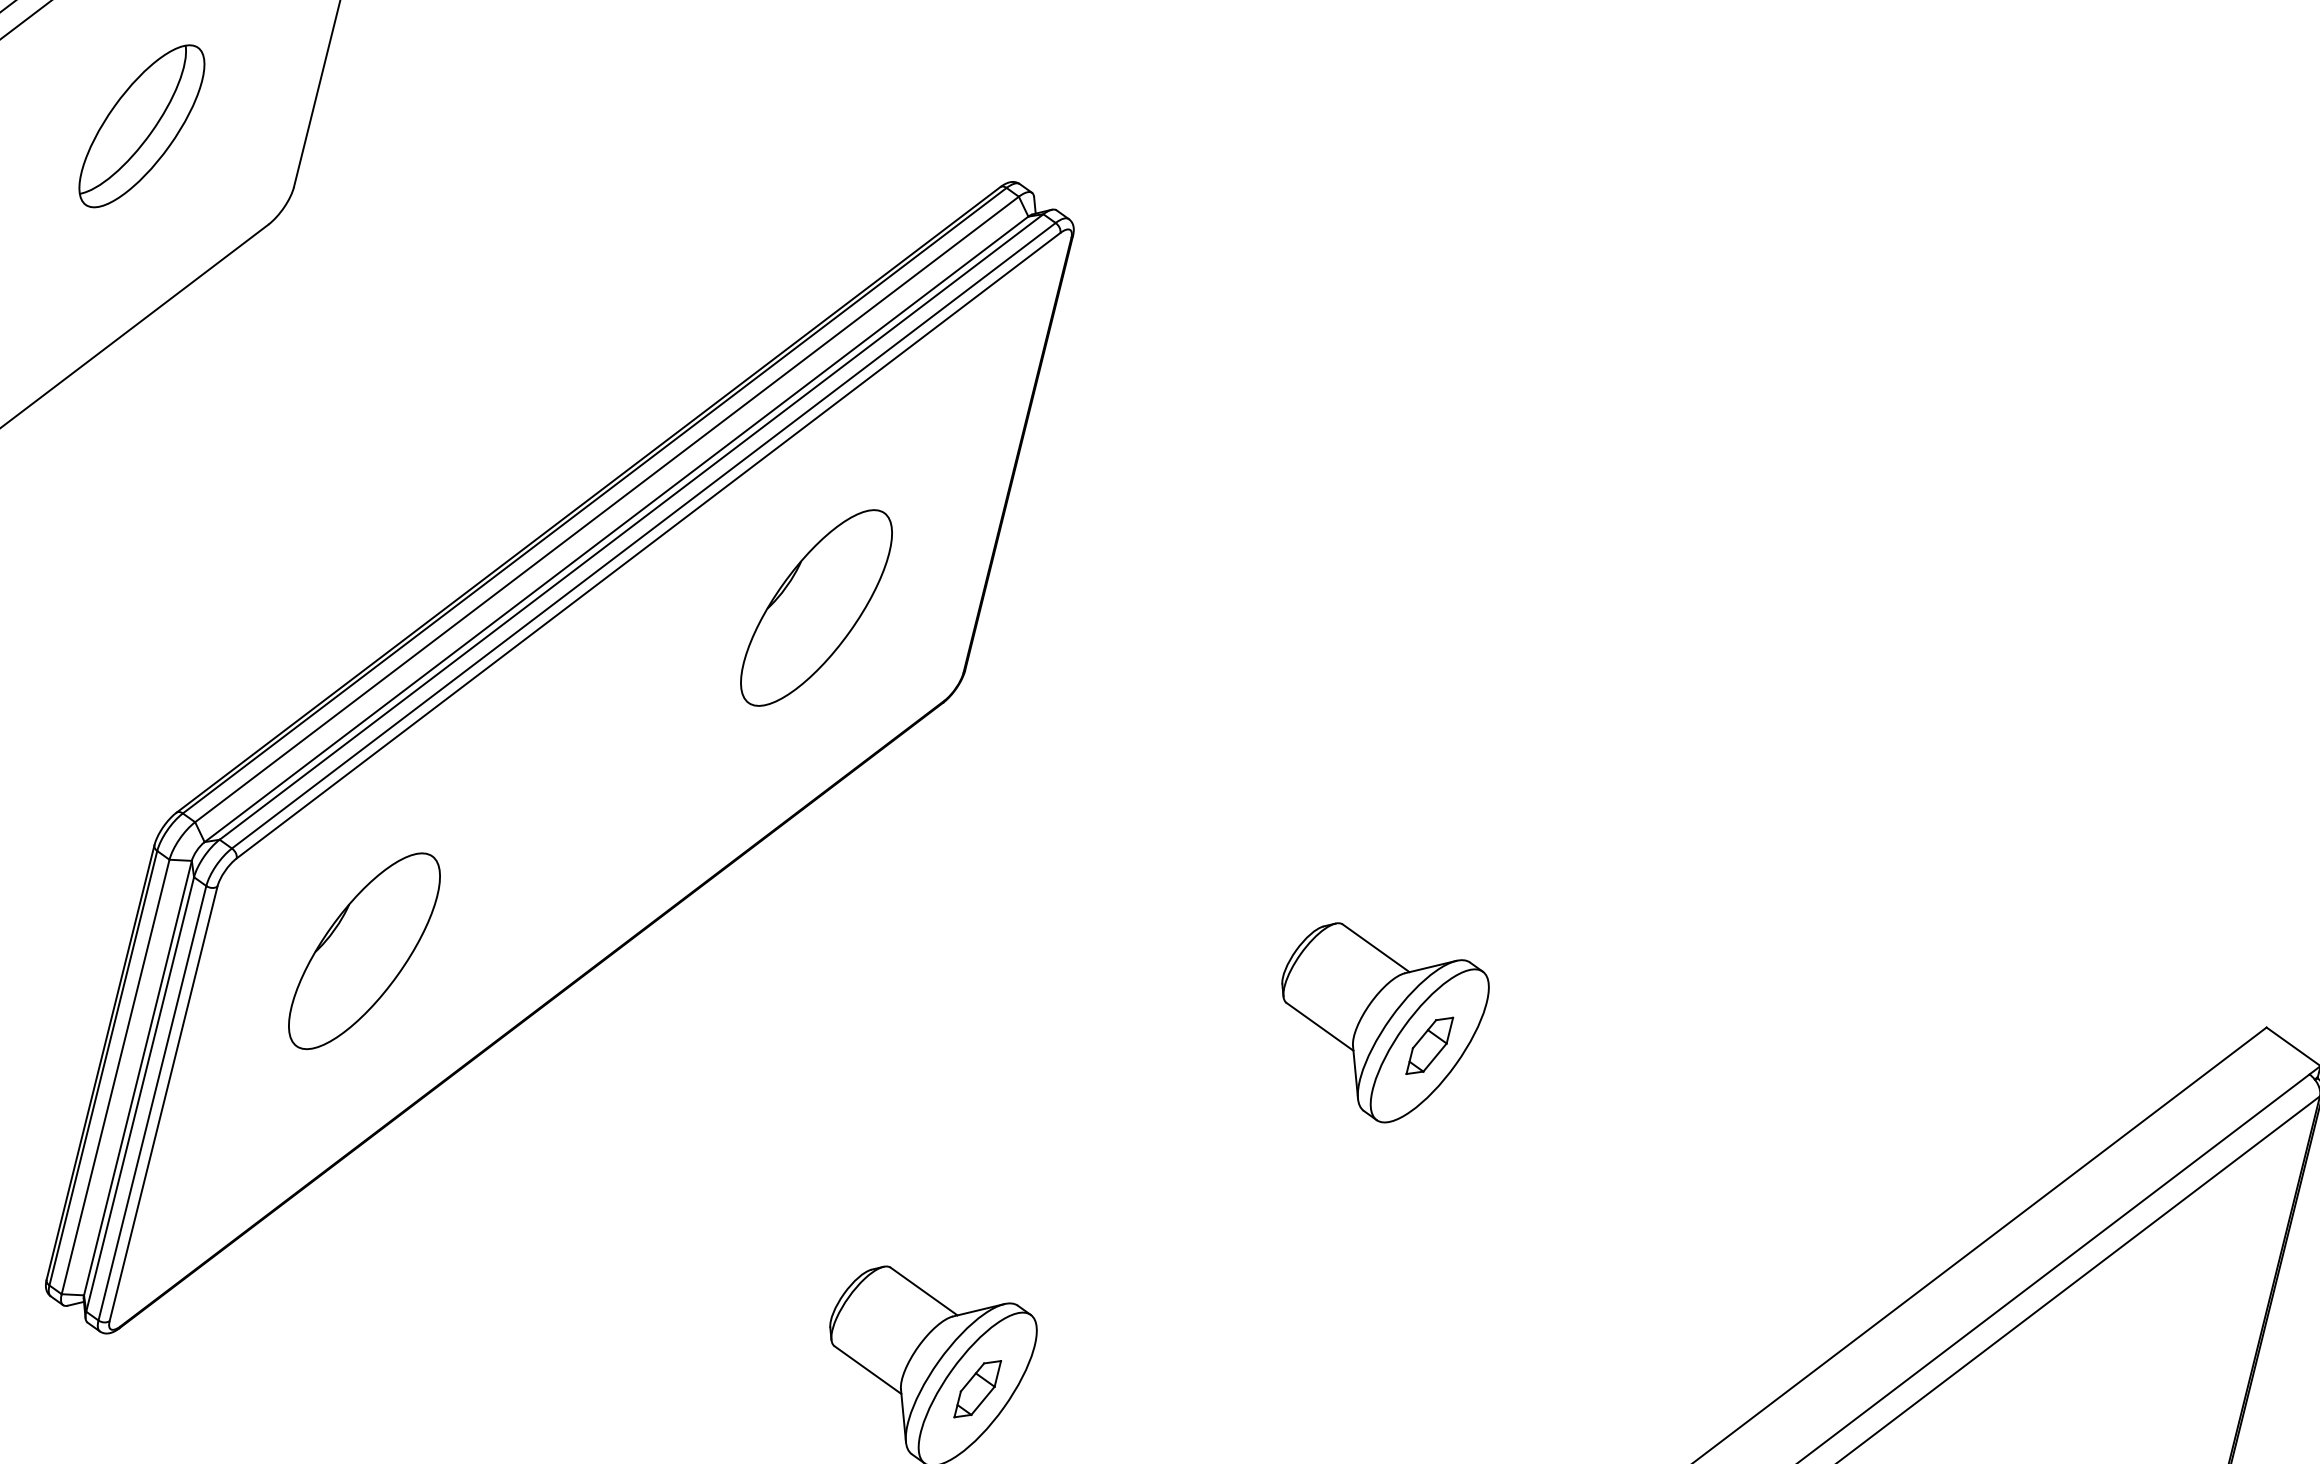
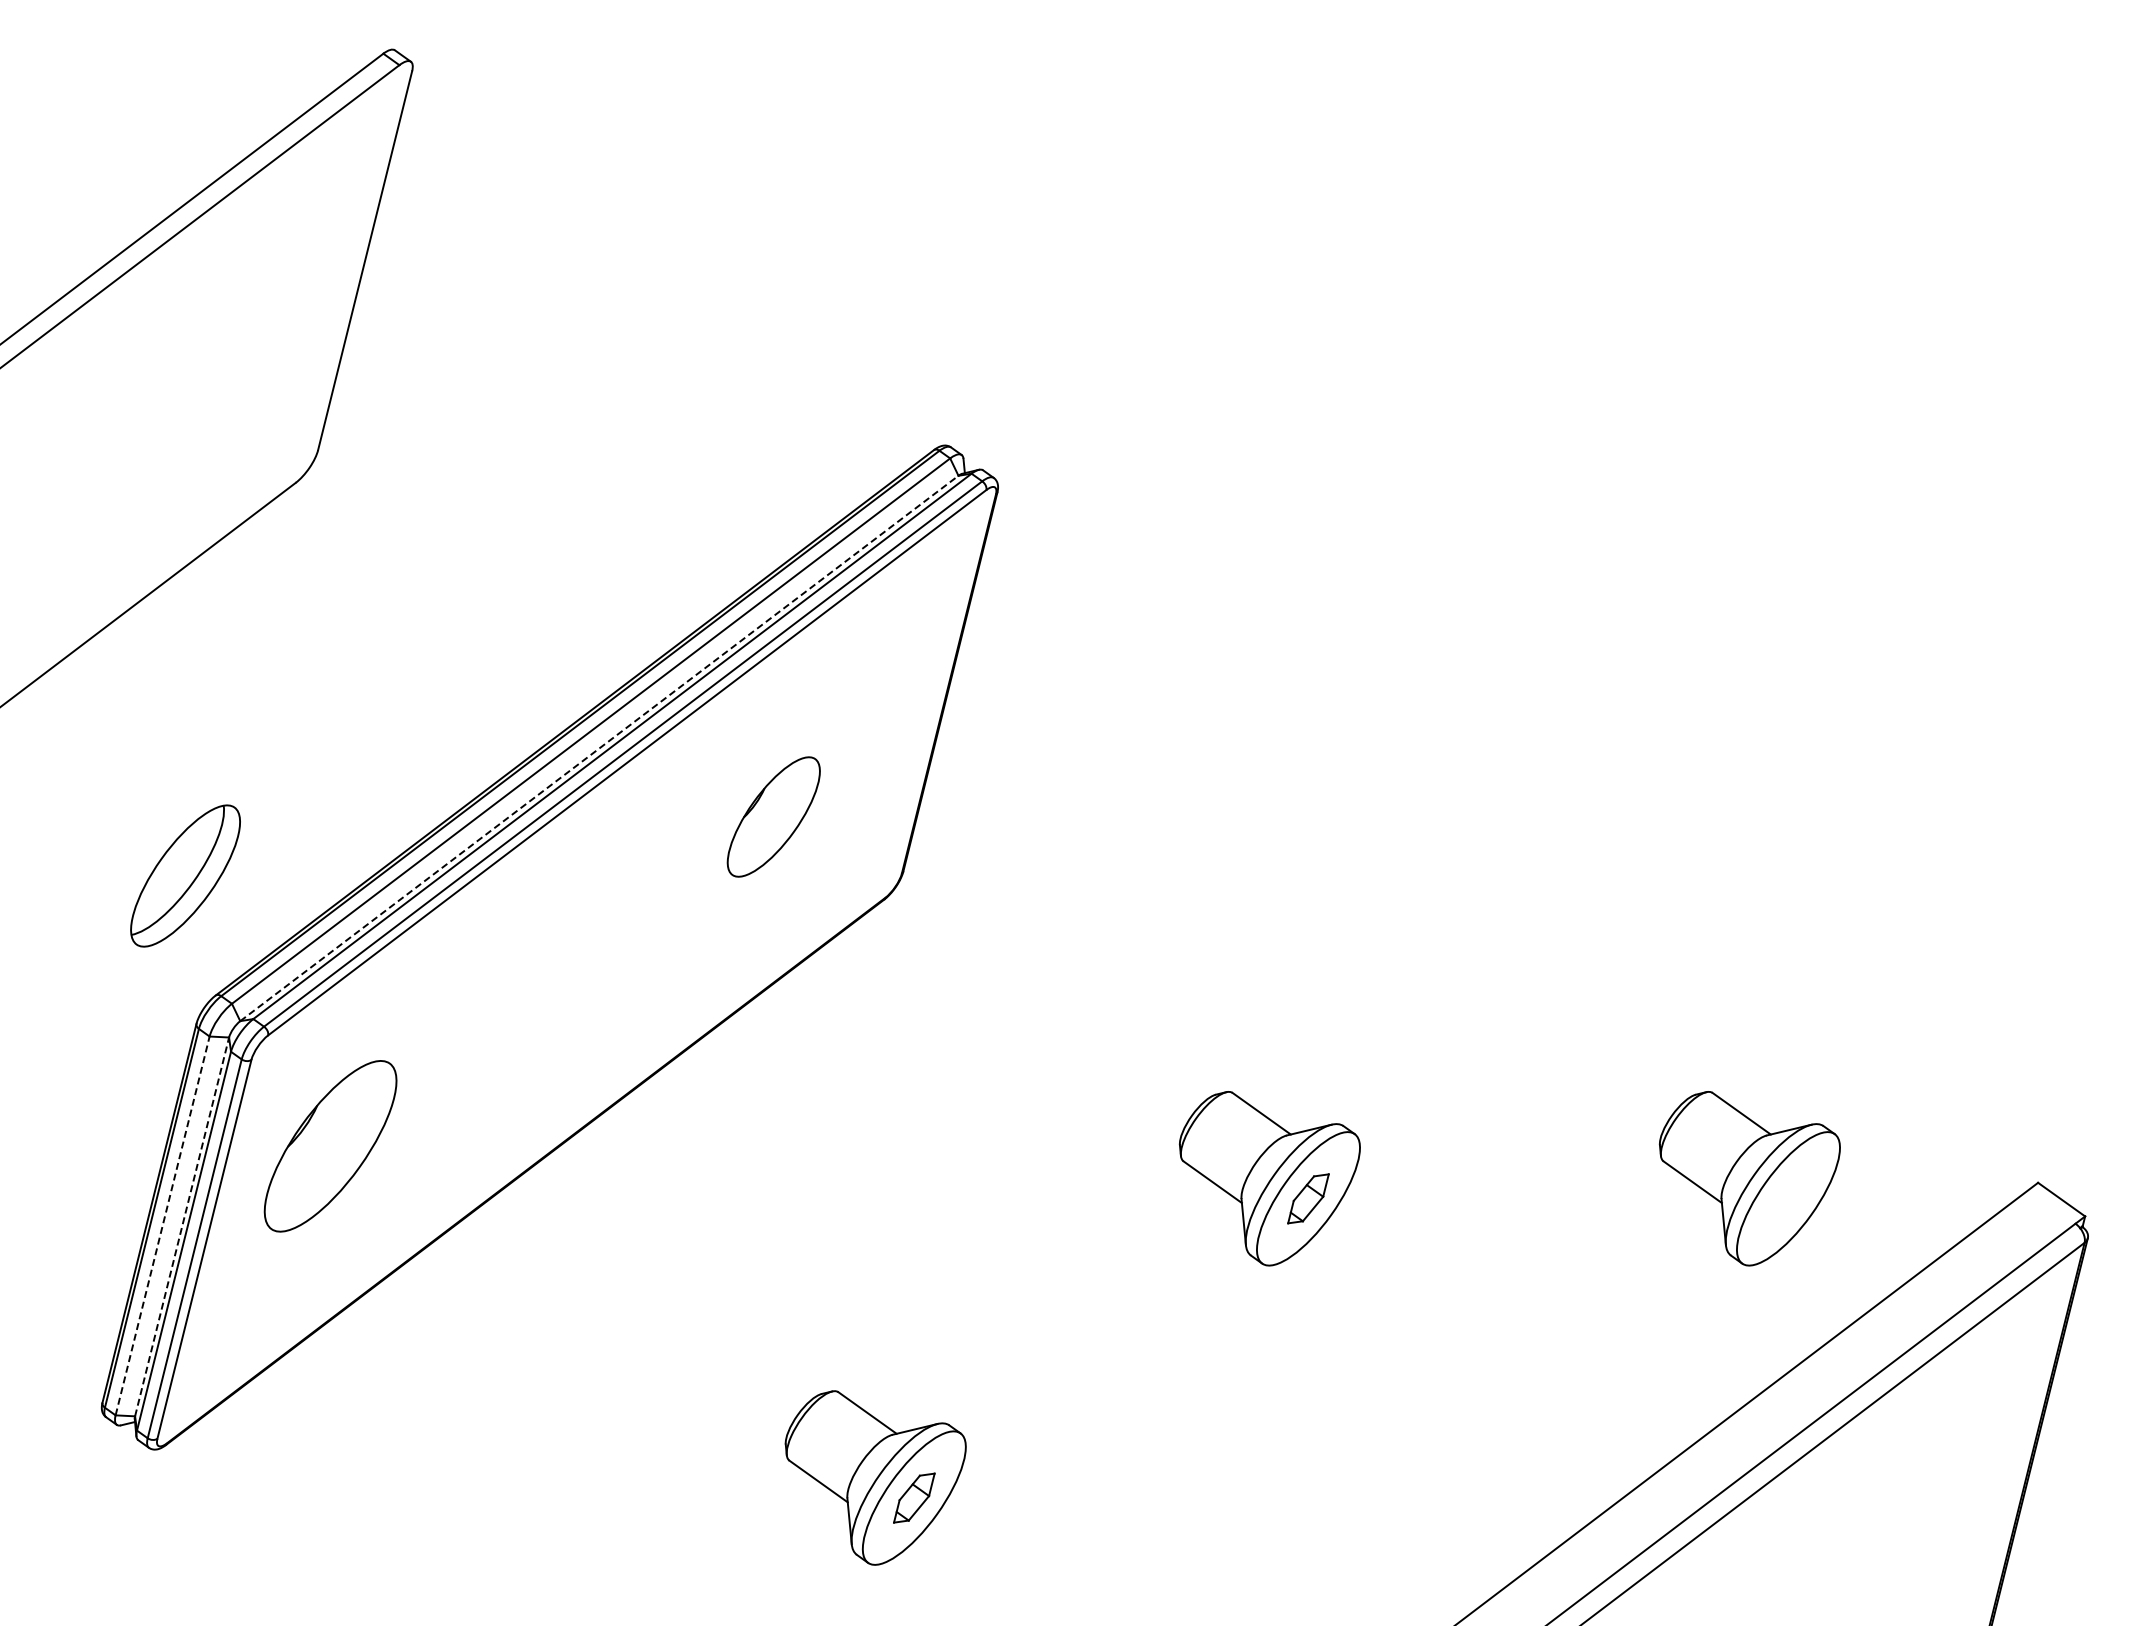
part: (141, 125) -> (185, 875), moved
line: (616, 529) -> (599, 748), solid -> dashed
part: (816, 607) -> (773, 816), size x0.7
part: (364, 951) -> (330, 1146), moved
part: (1935, 1022) -> (1749, 1178), added
line: (115, 1076) -> (162, 1225), solid -> dashed
line: (138, 1077) -> (182, 1226), solid -> dashed

